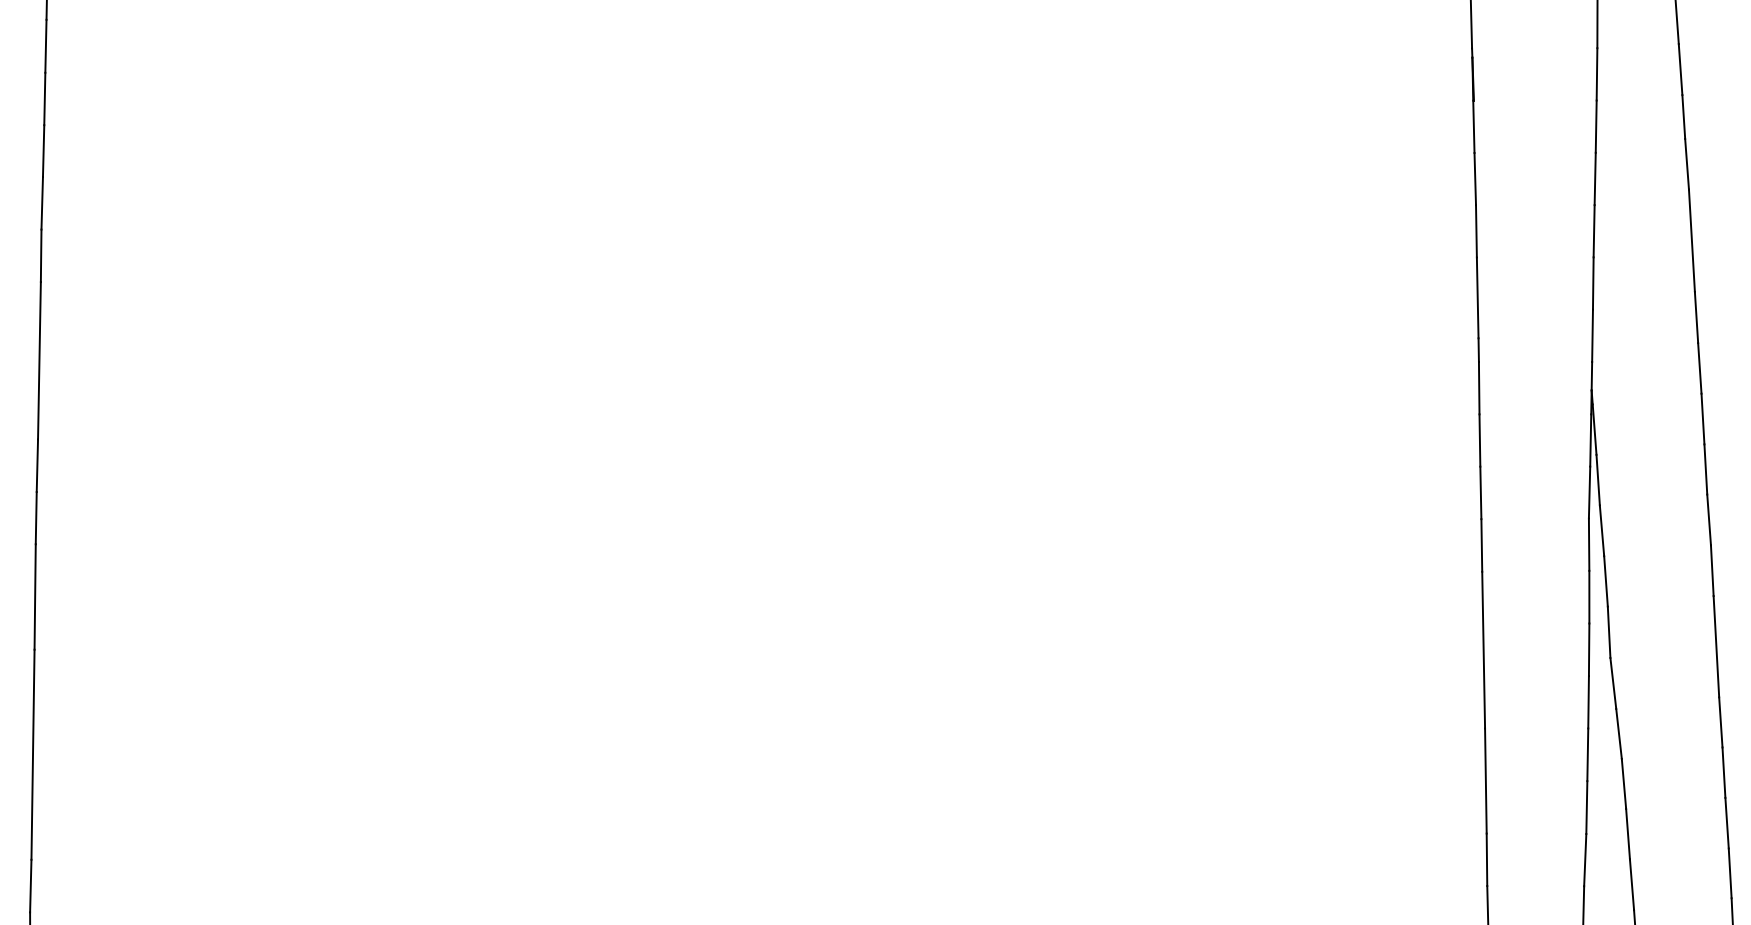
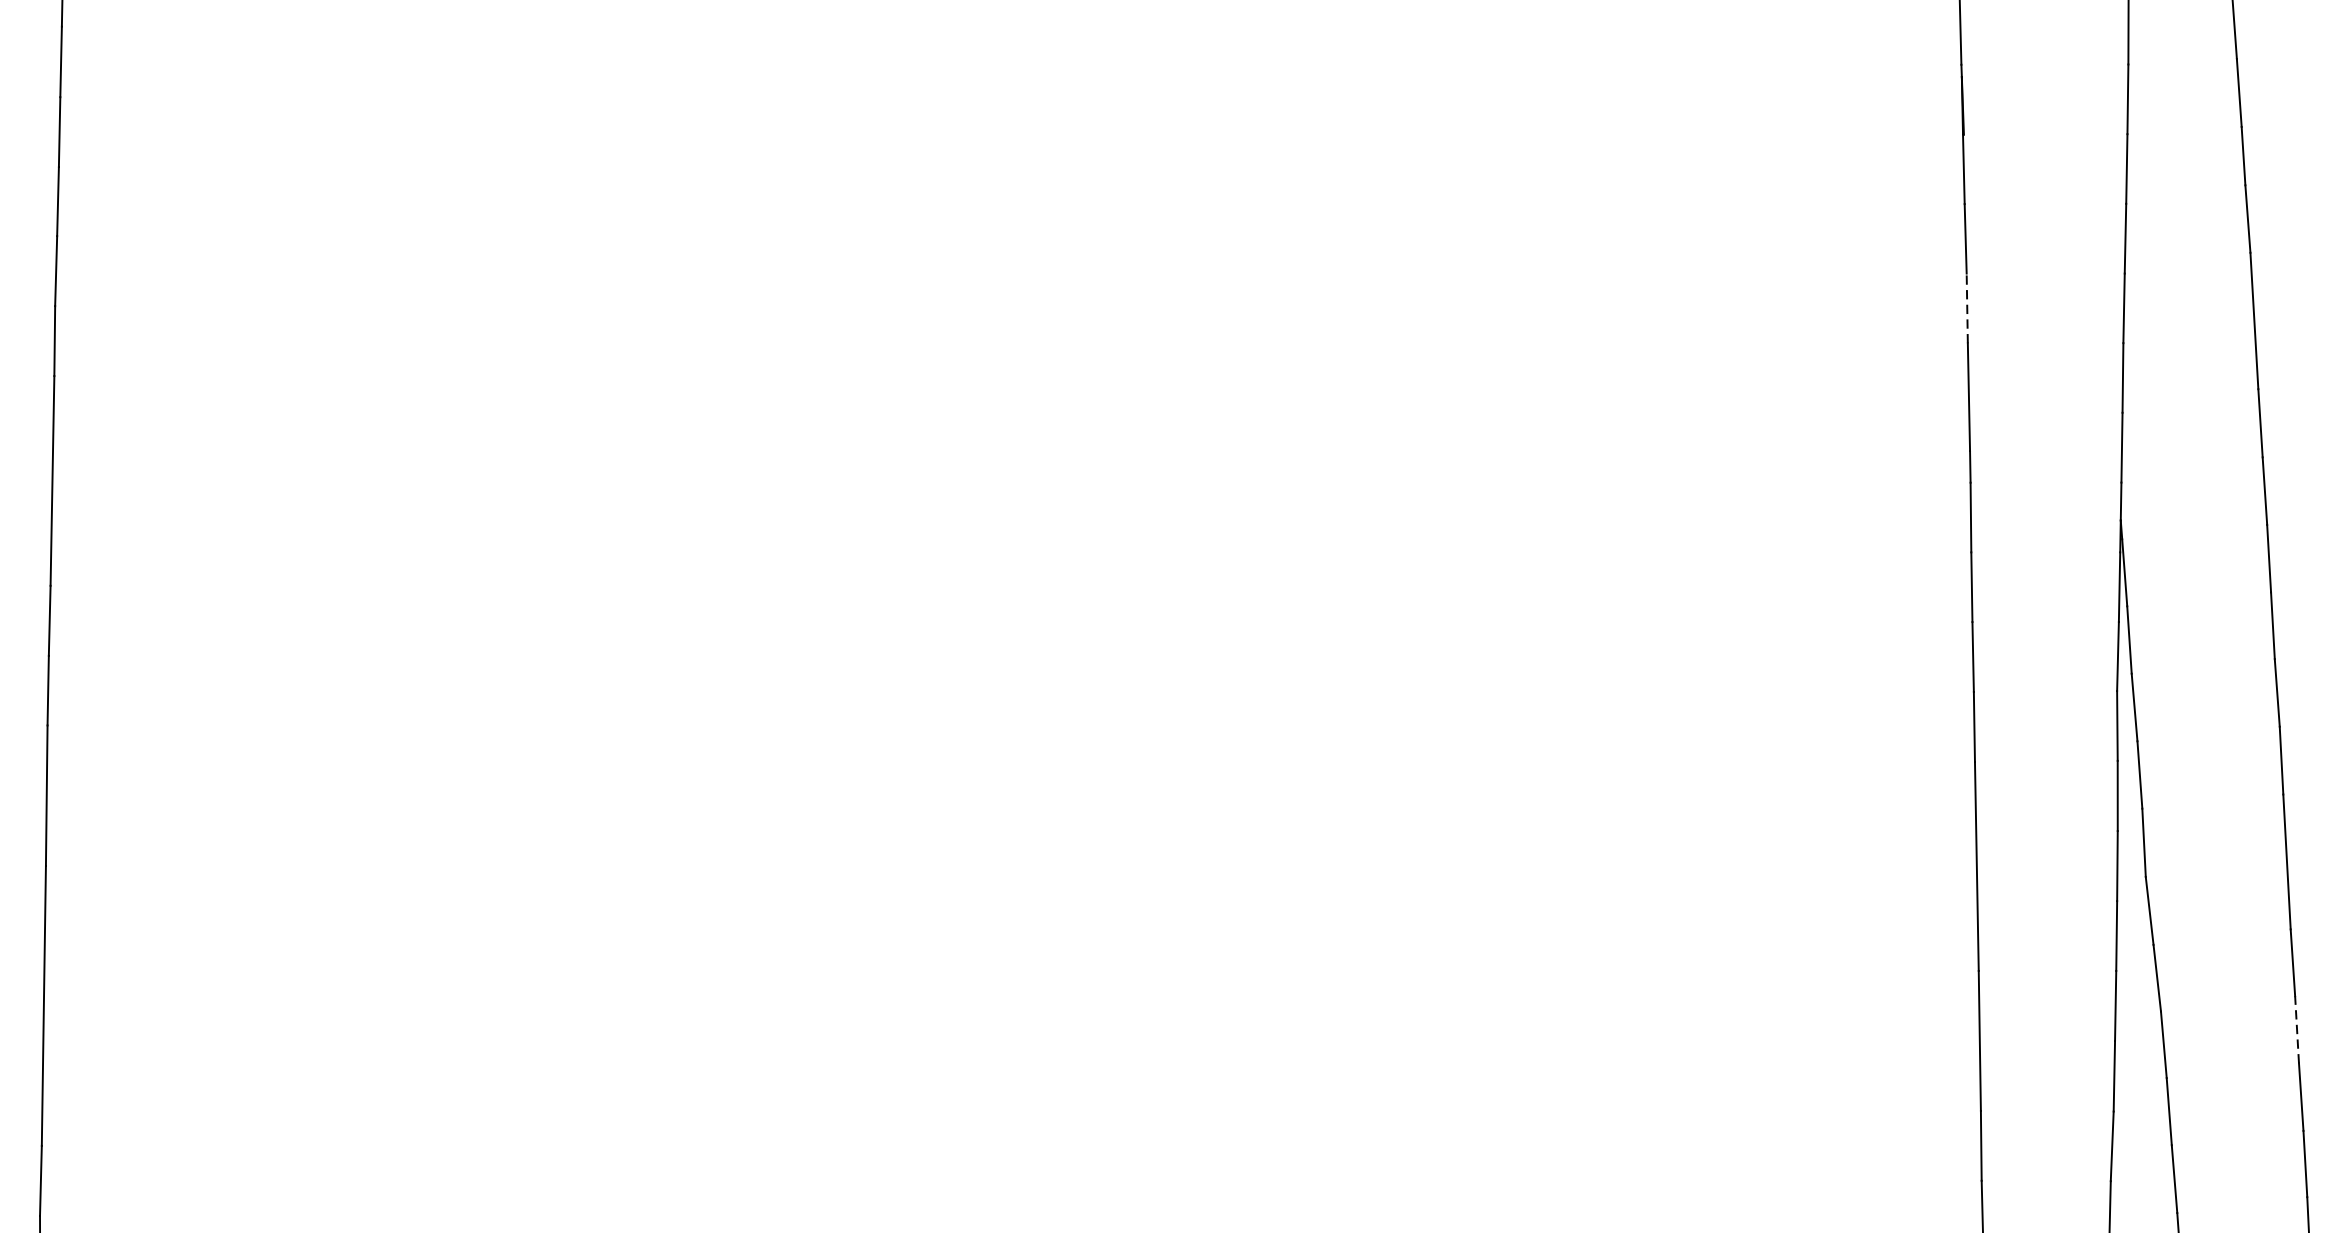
line: (1476, 230) -> (1967, 307), solid -> dashed
line: (1723, 772) -> (2296, 1029), solid -> dashed

